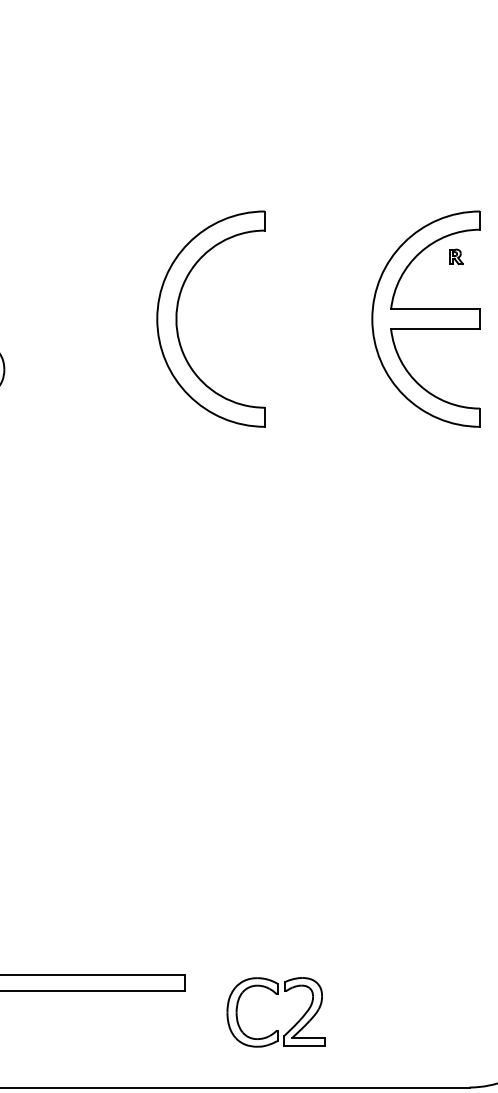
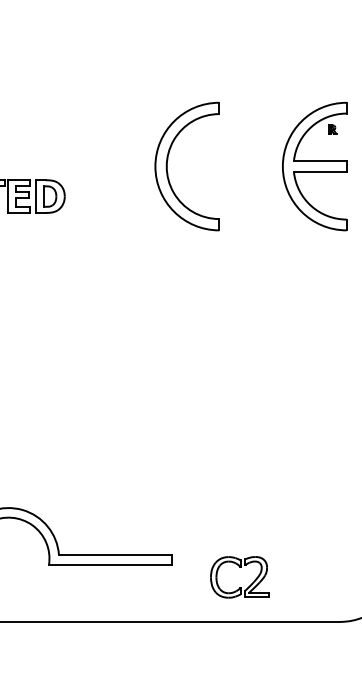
part: (275, 995) -> (239, 567), moved

